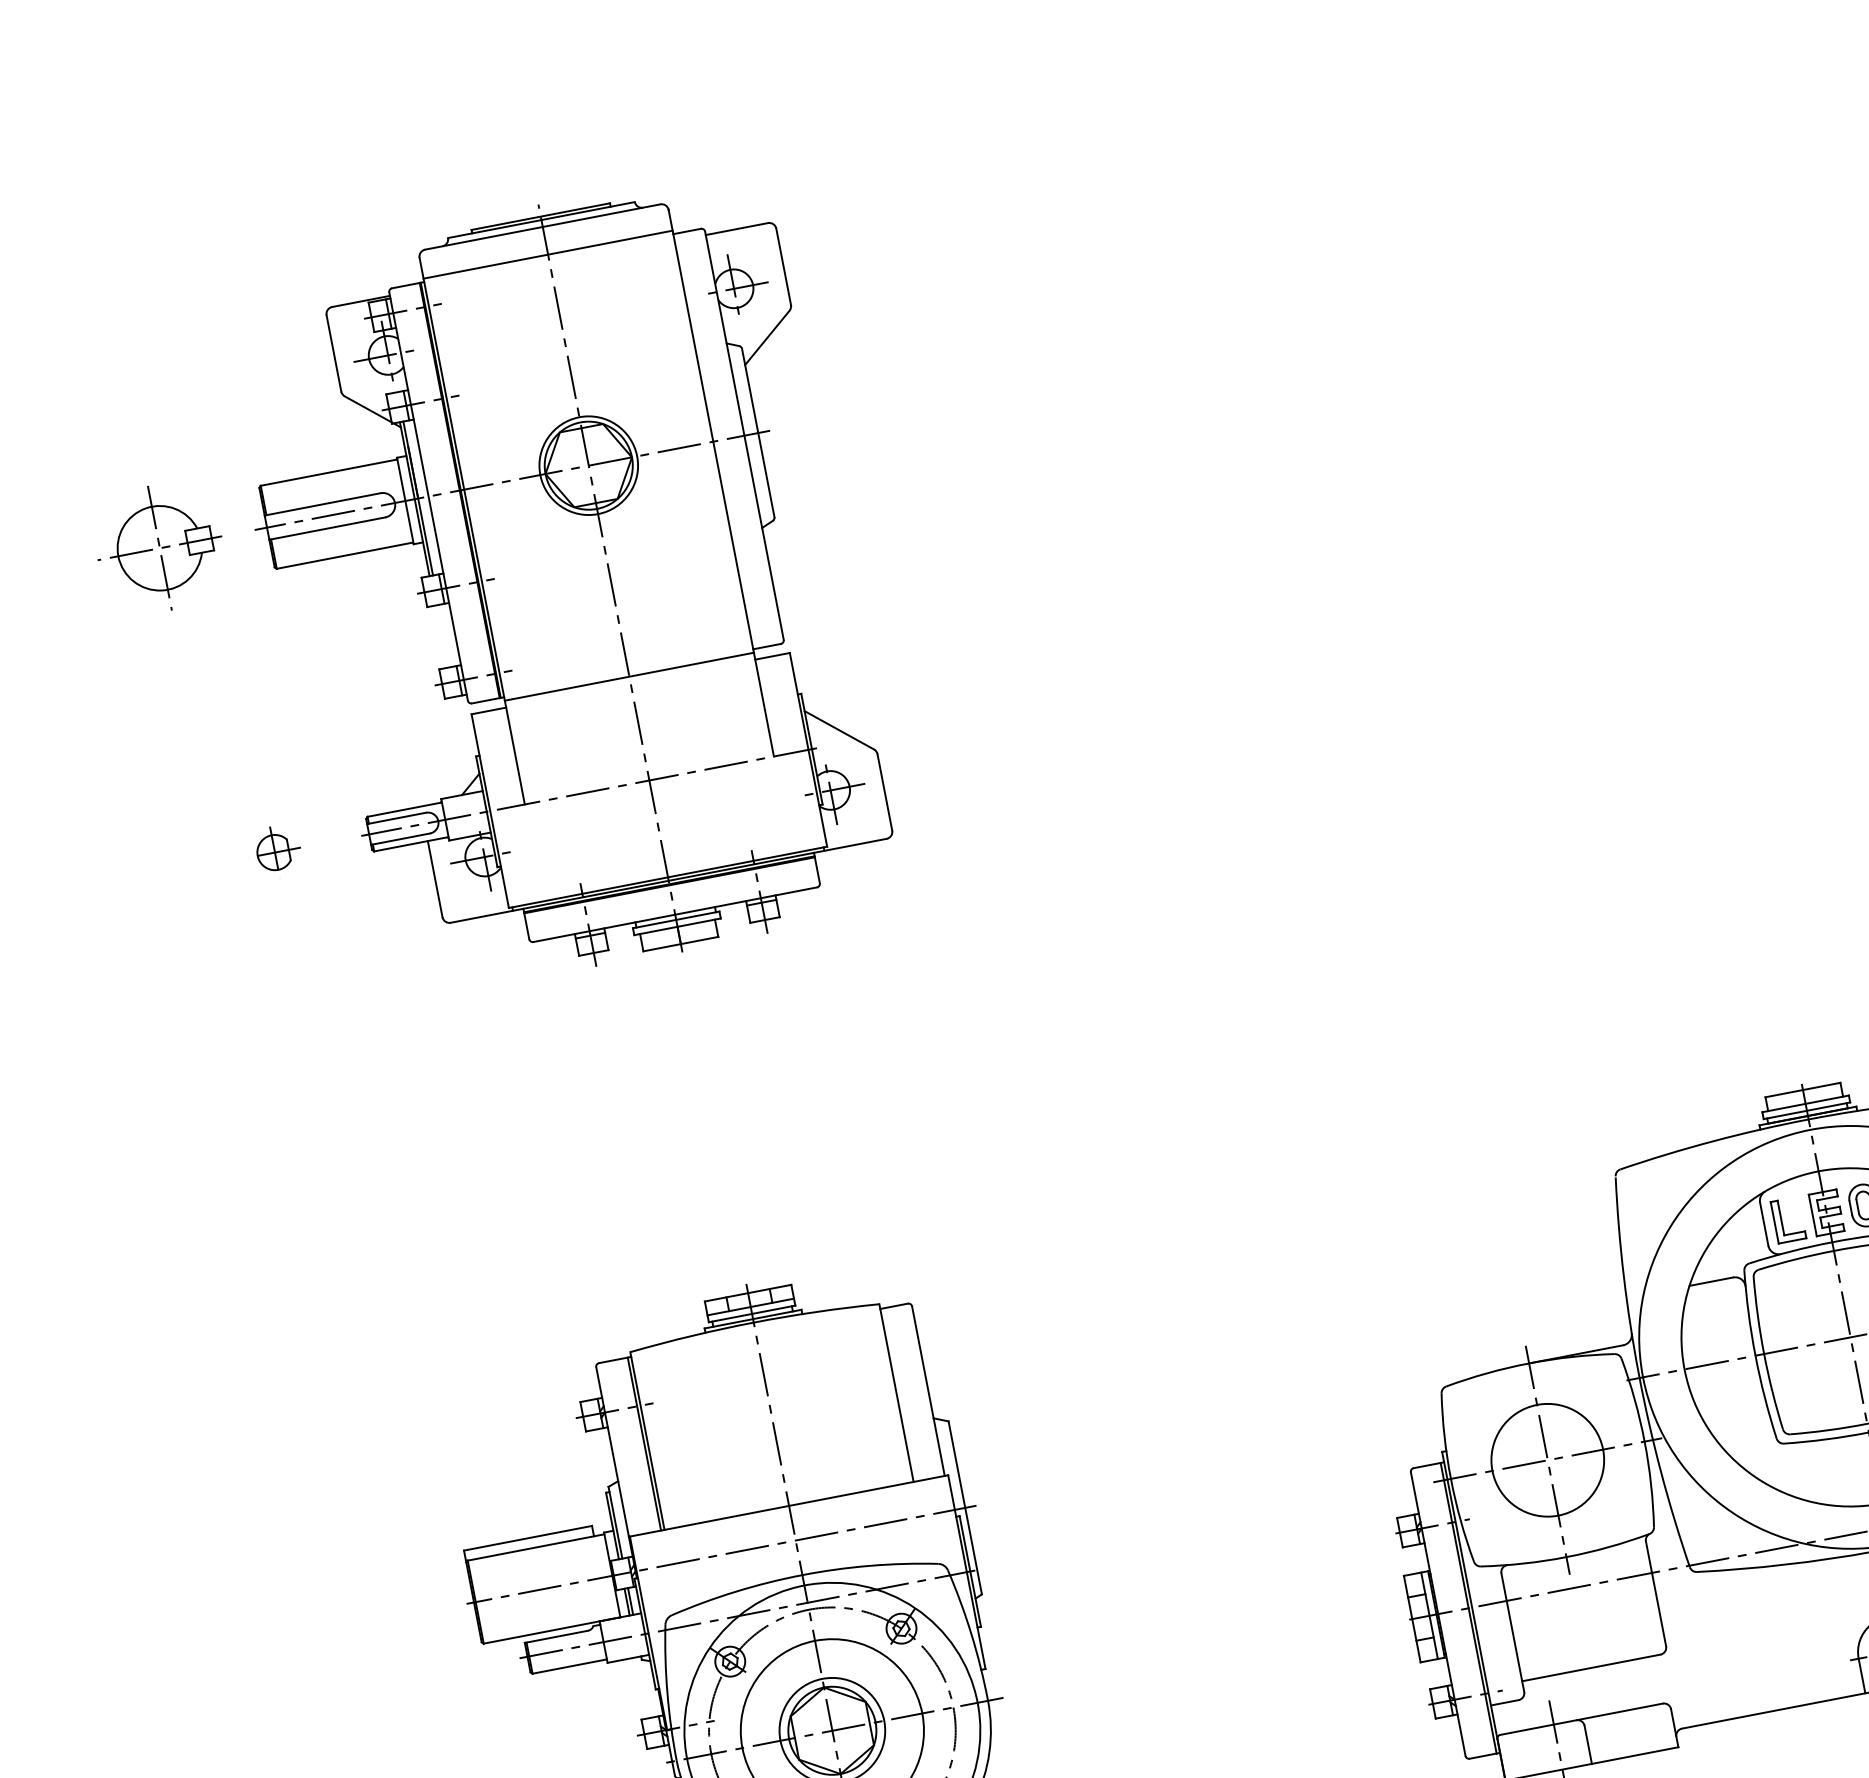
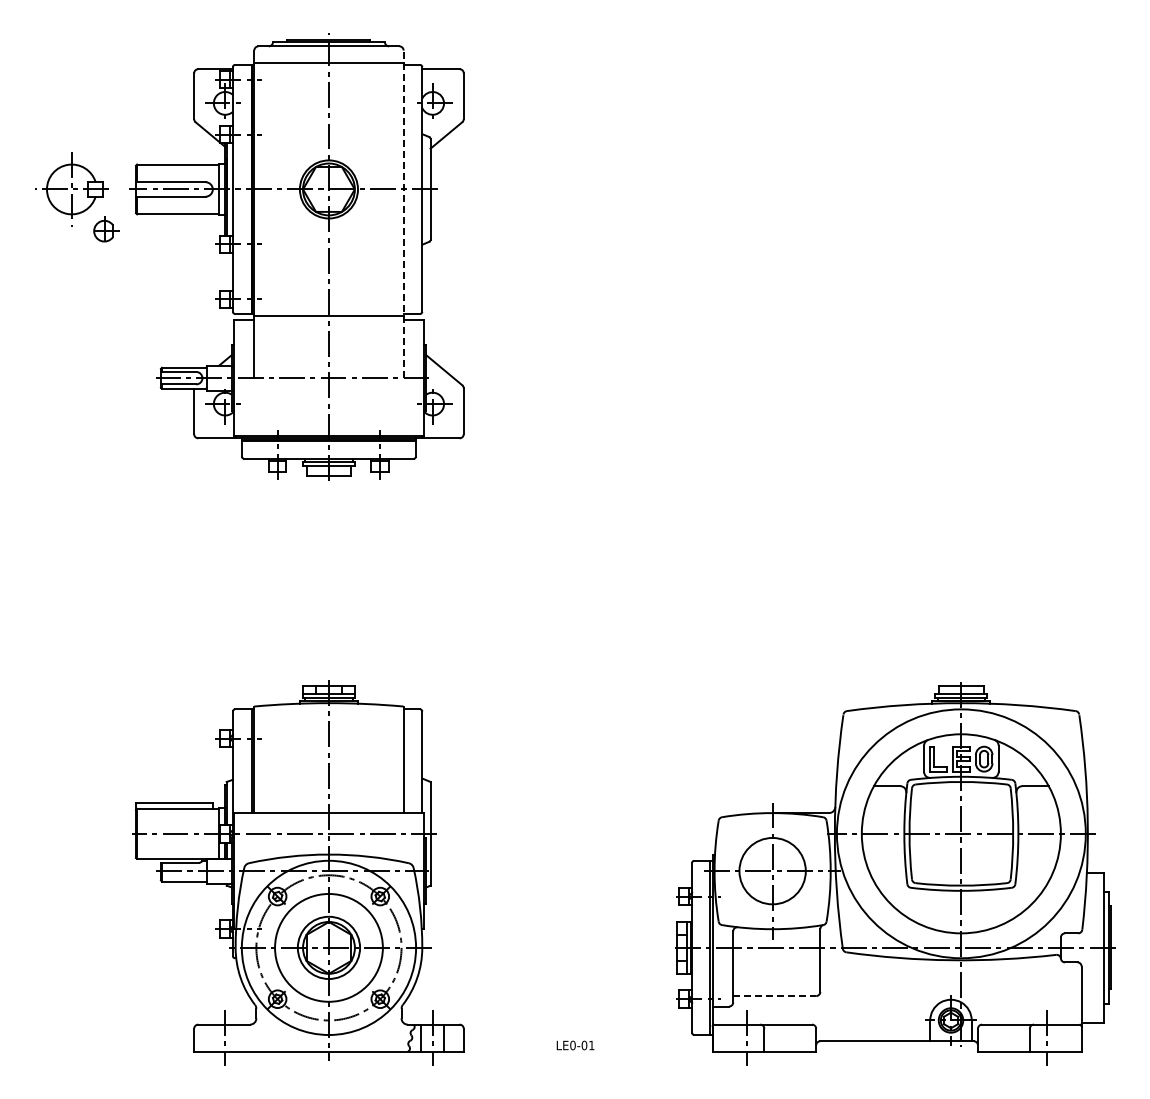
line: (721, 483) -> (403, 214), solid -> dashed
part: (277, 849) -> (106, 229), moved
line: (1592, 1668) -> (775, 996), solid -> dashed

